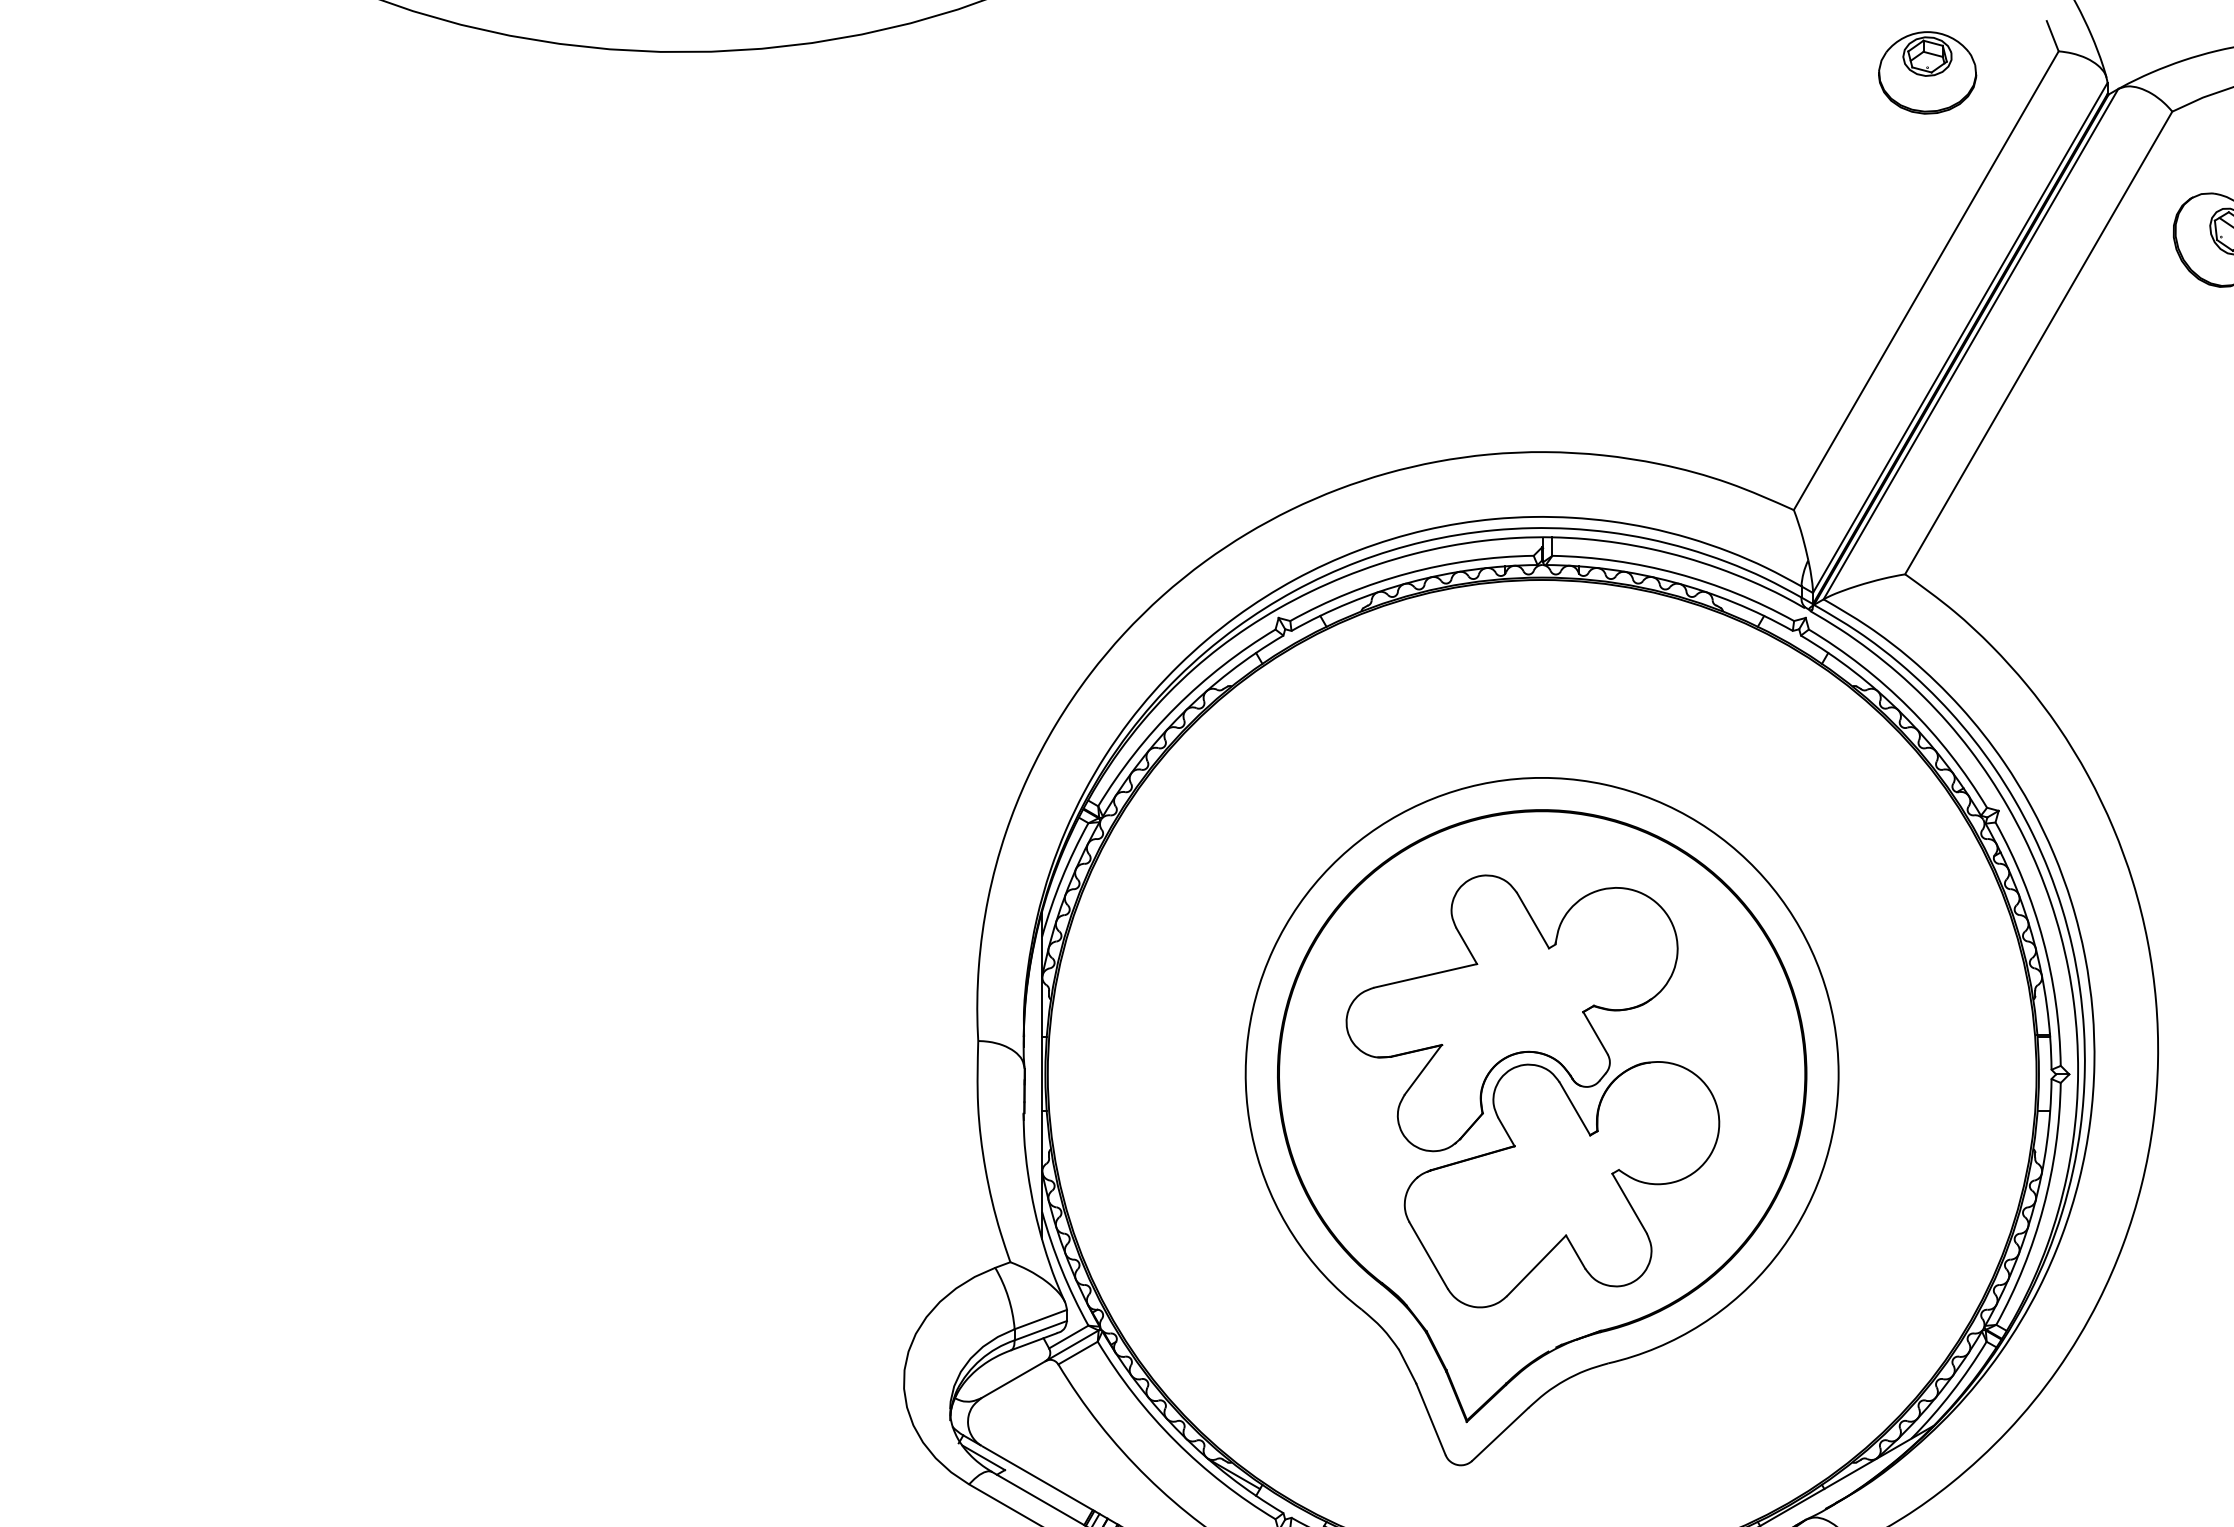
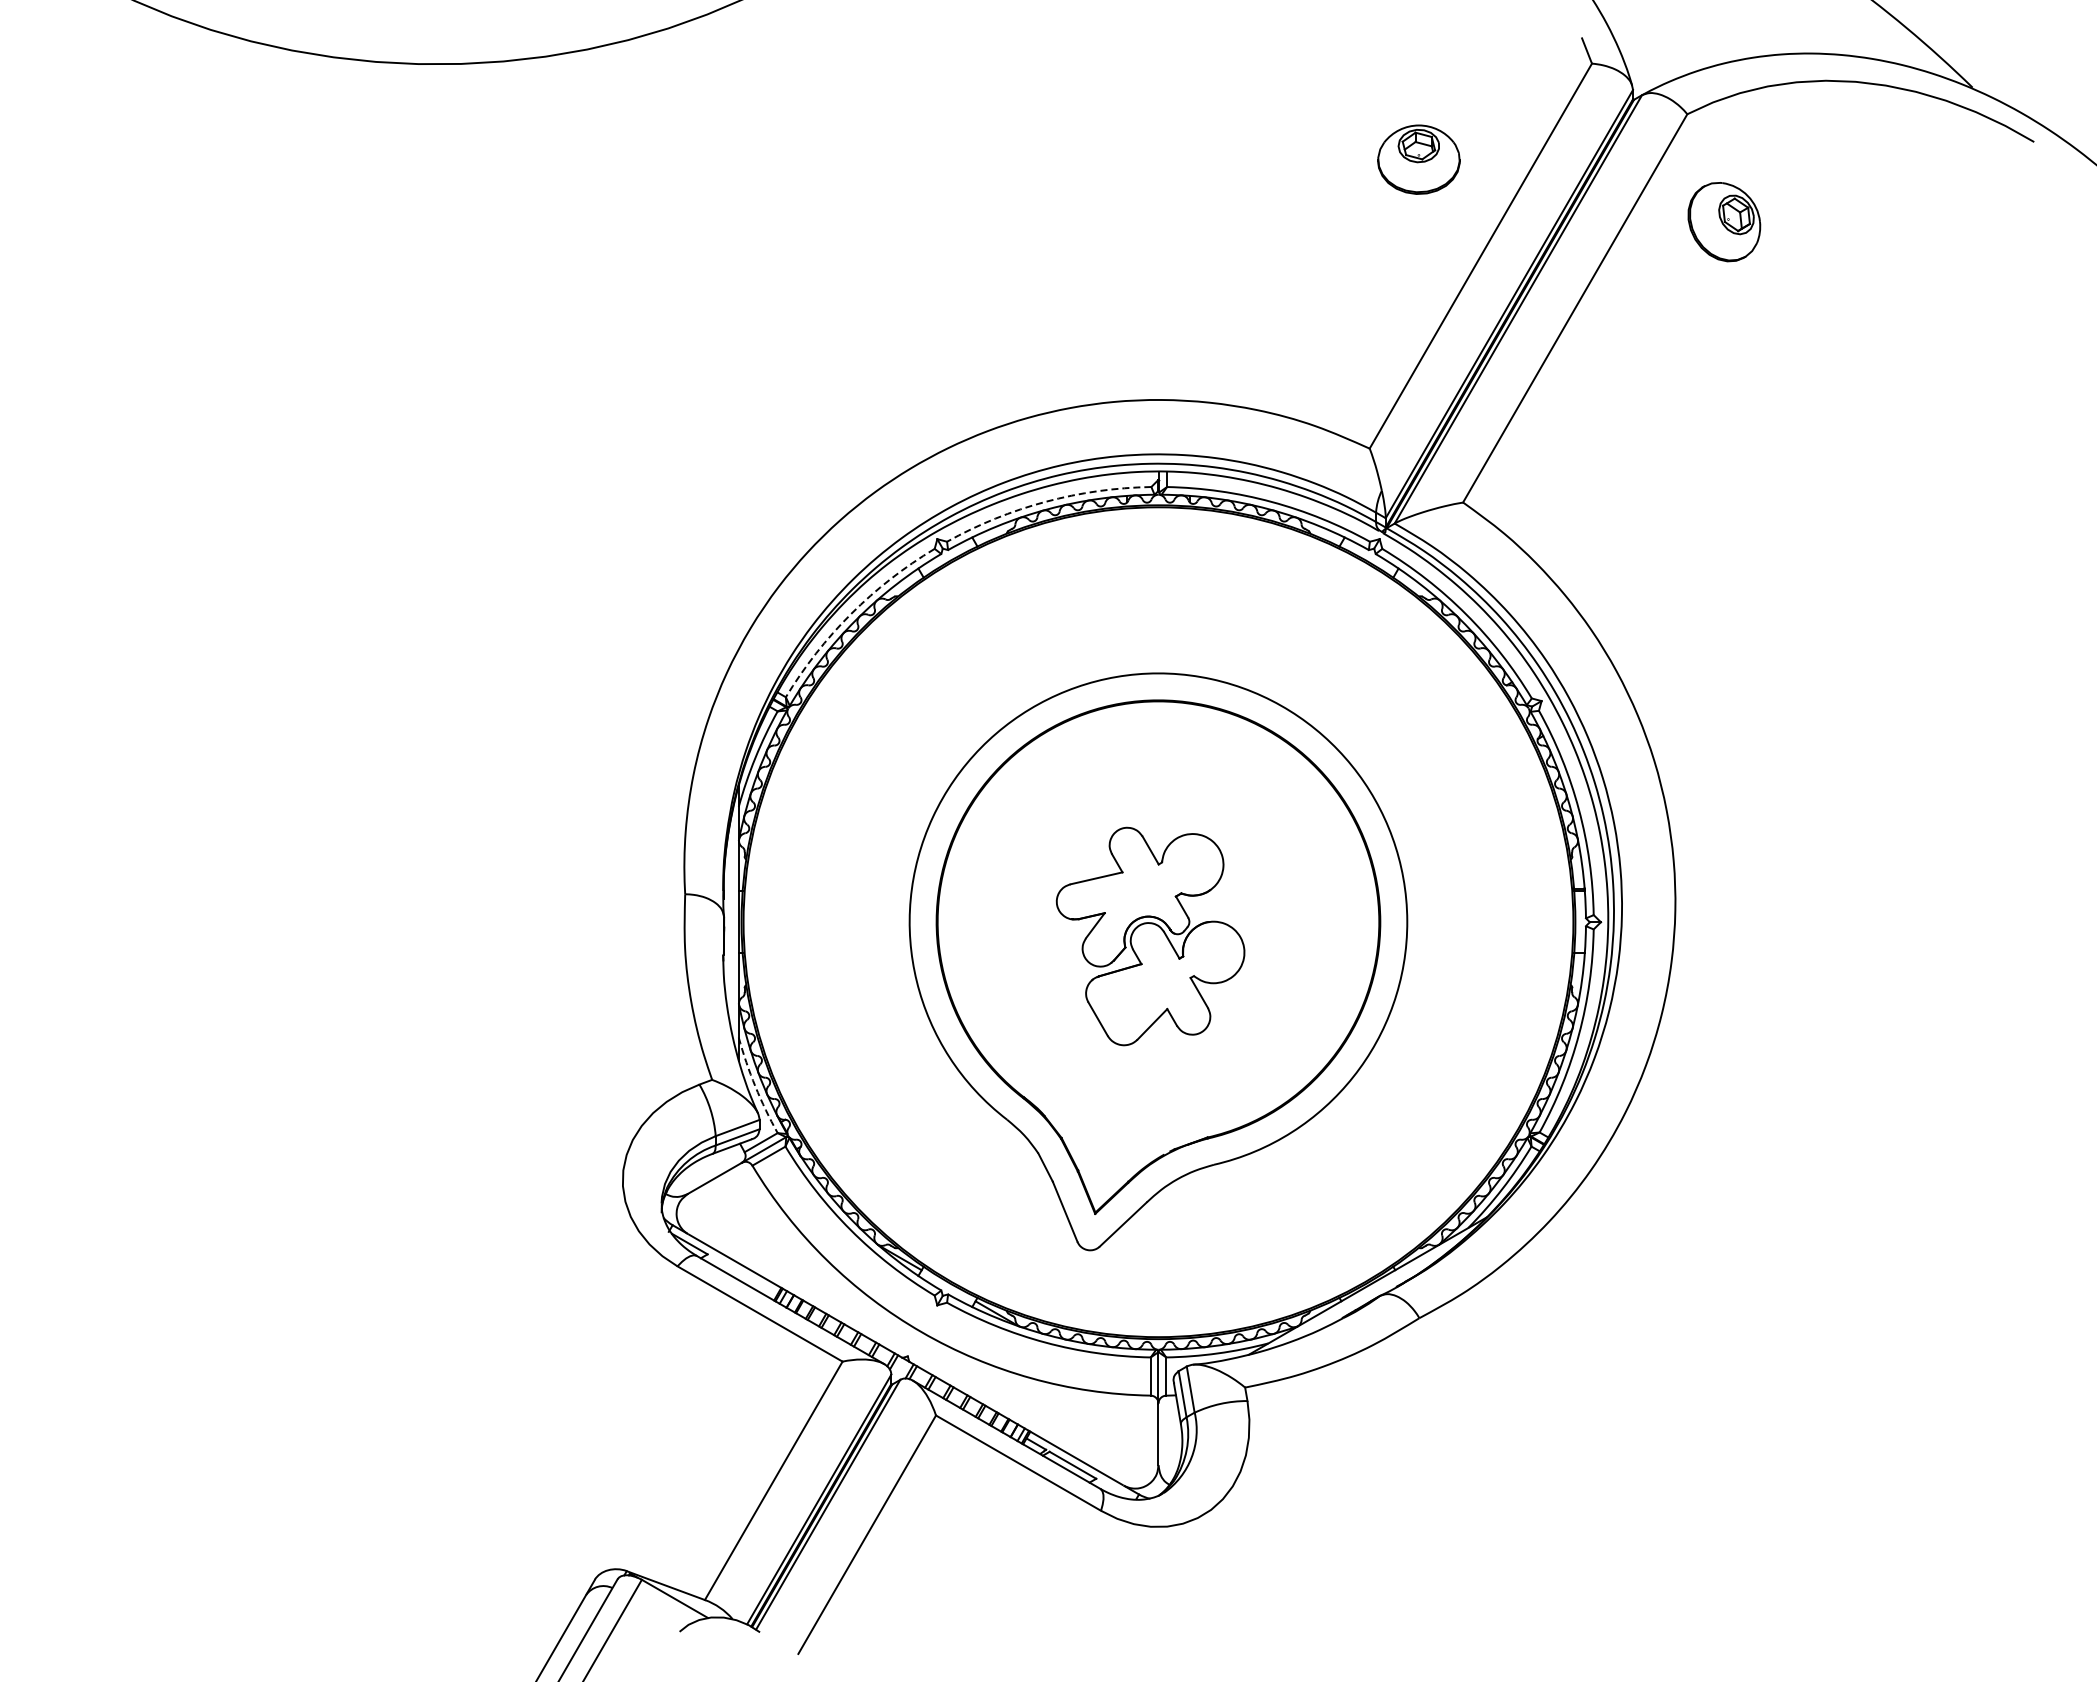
part: (1927, 72) -> (1418, 159), moved
arc: (1407, 573) -> (1045, 501), solid -> dashed
arc: (1176, 706) -> (851, 613), solid -> dashed
part: (1532, 1091) -> (1150, 936), size x0.6
arc: (1062, 1270) -> (755, 1086), solid -> dashed

